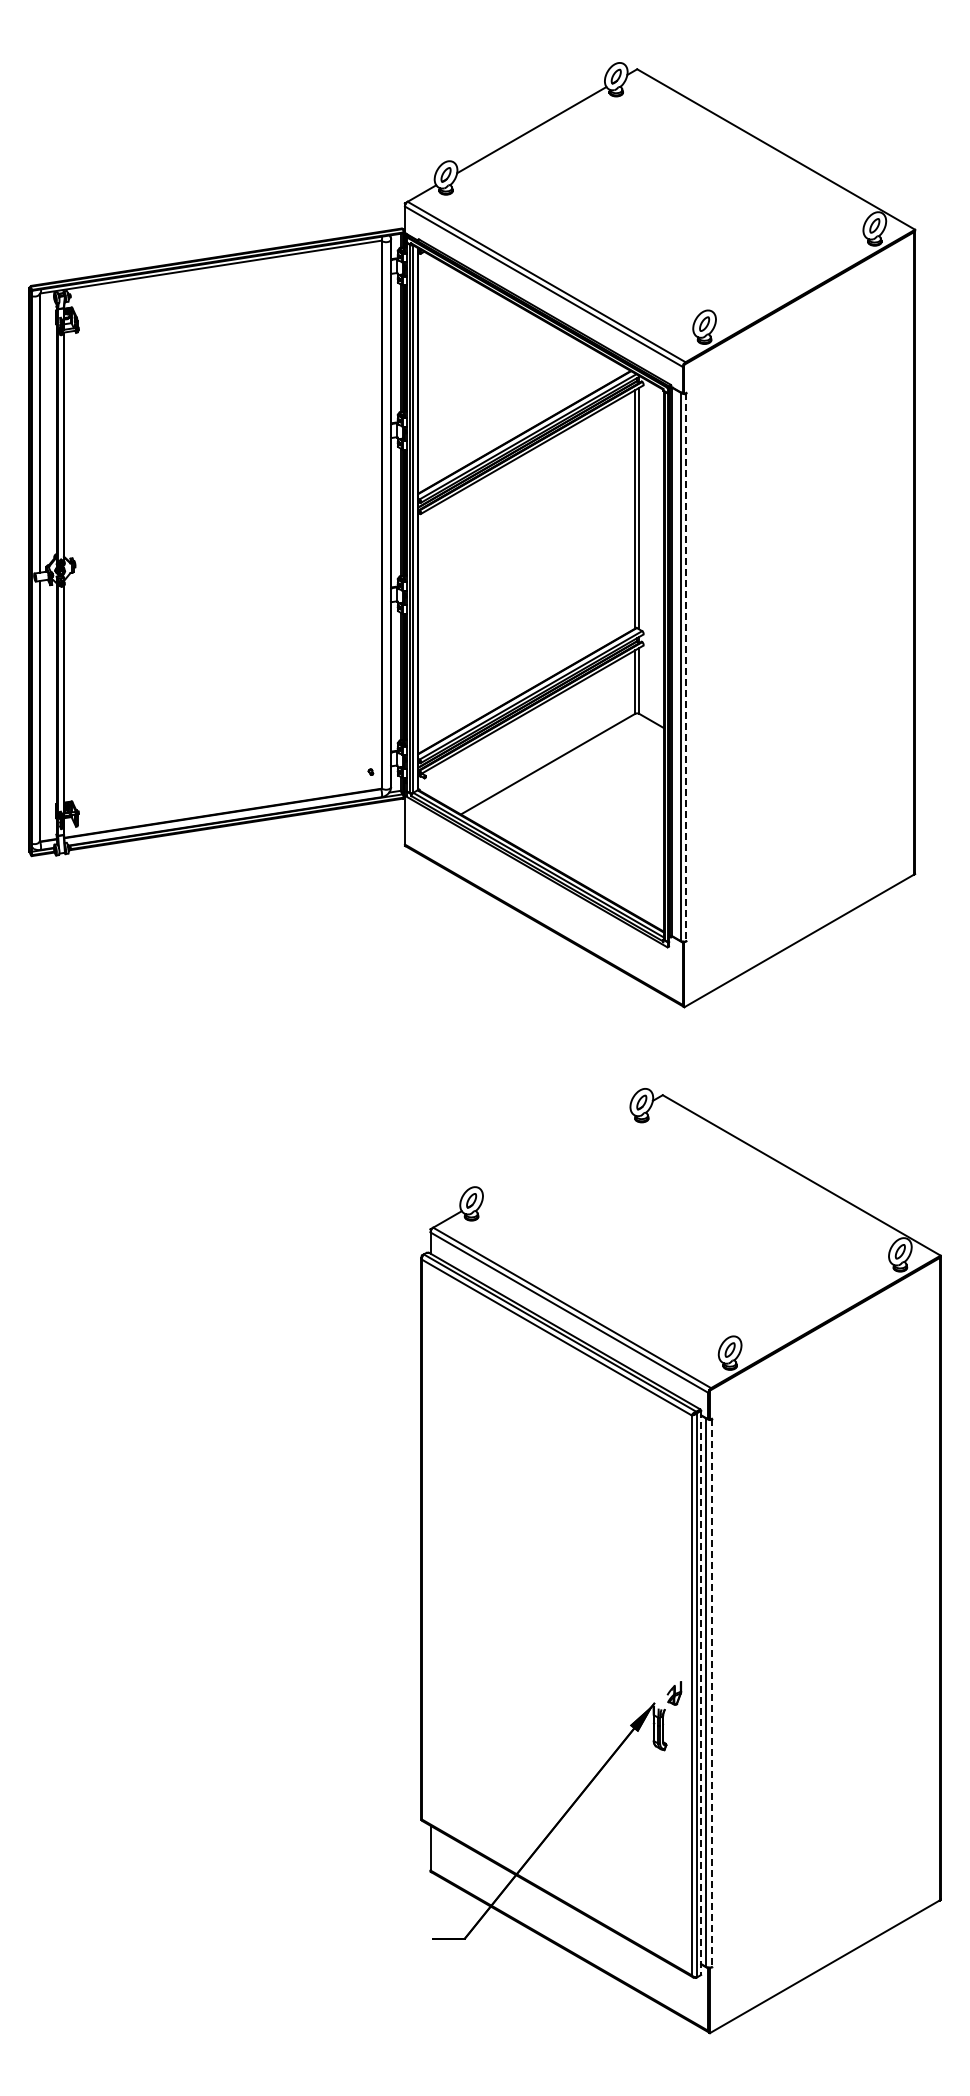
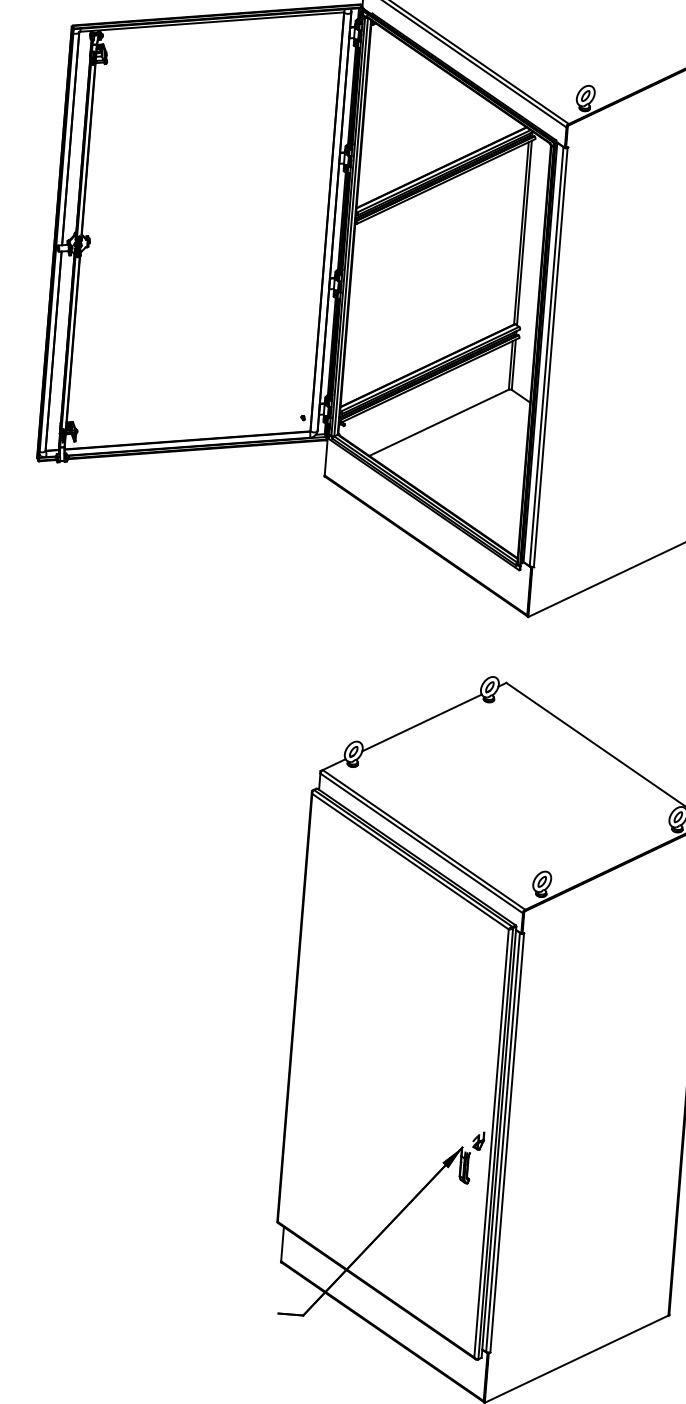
line: (686, 667) -> (550, 357), dashed -> solid
line: (557, 1155) -> (422, 722), added
line: (701, 1693) -> (499, 1142), dashed -> solid
line: (711, 1693) -> (506, 1143), dashed -> solid

